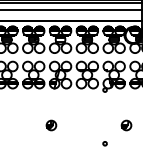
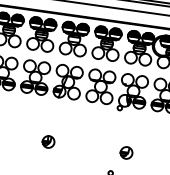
part: (126, 125) -> (126, 152), moved

